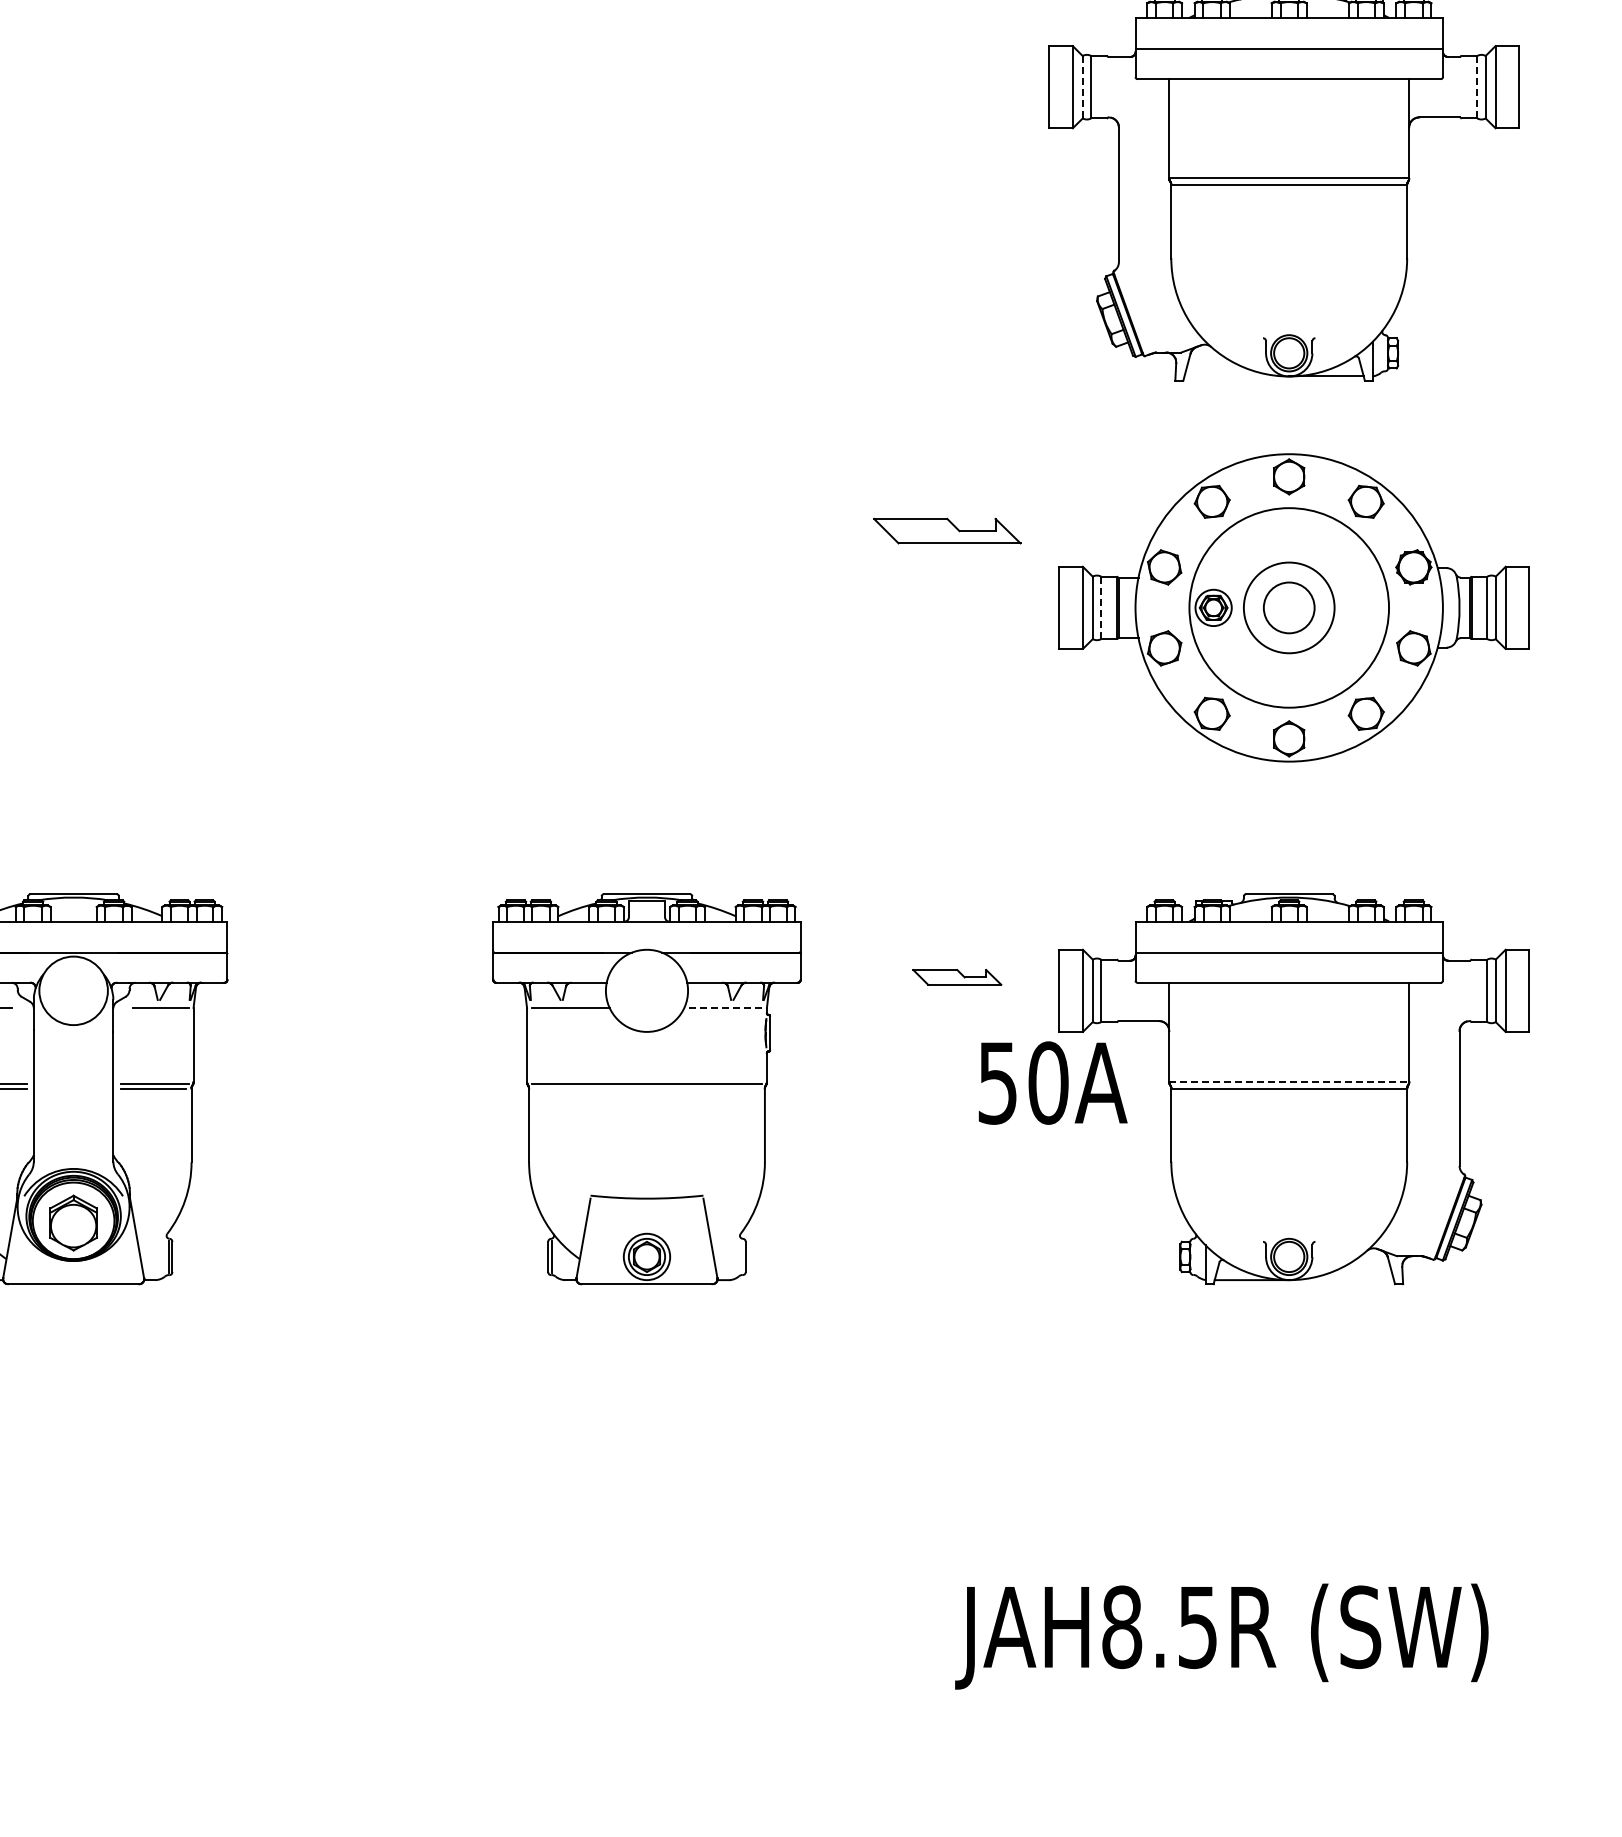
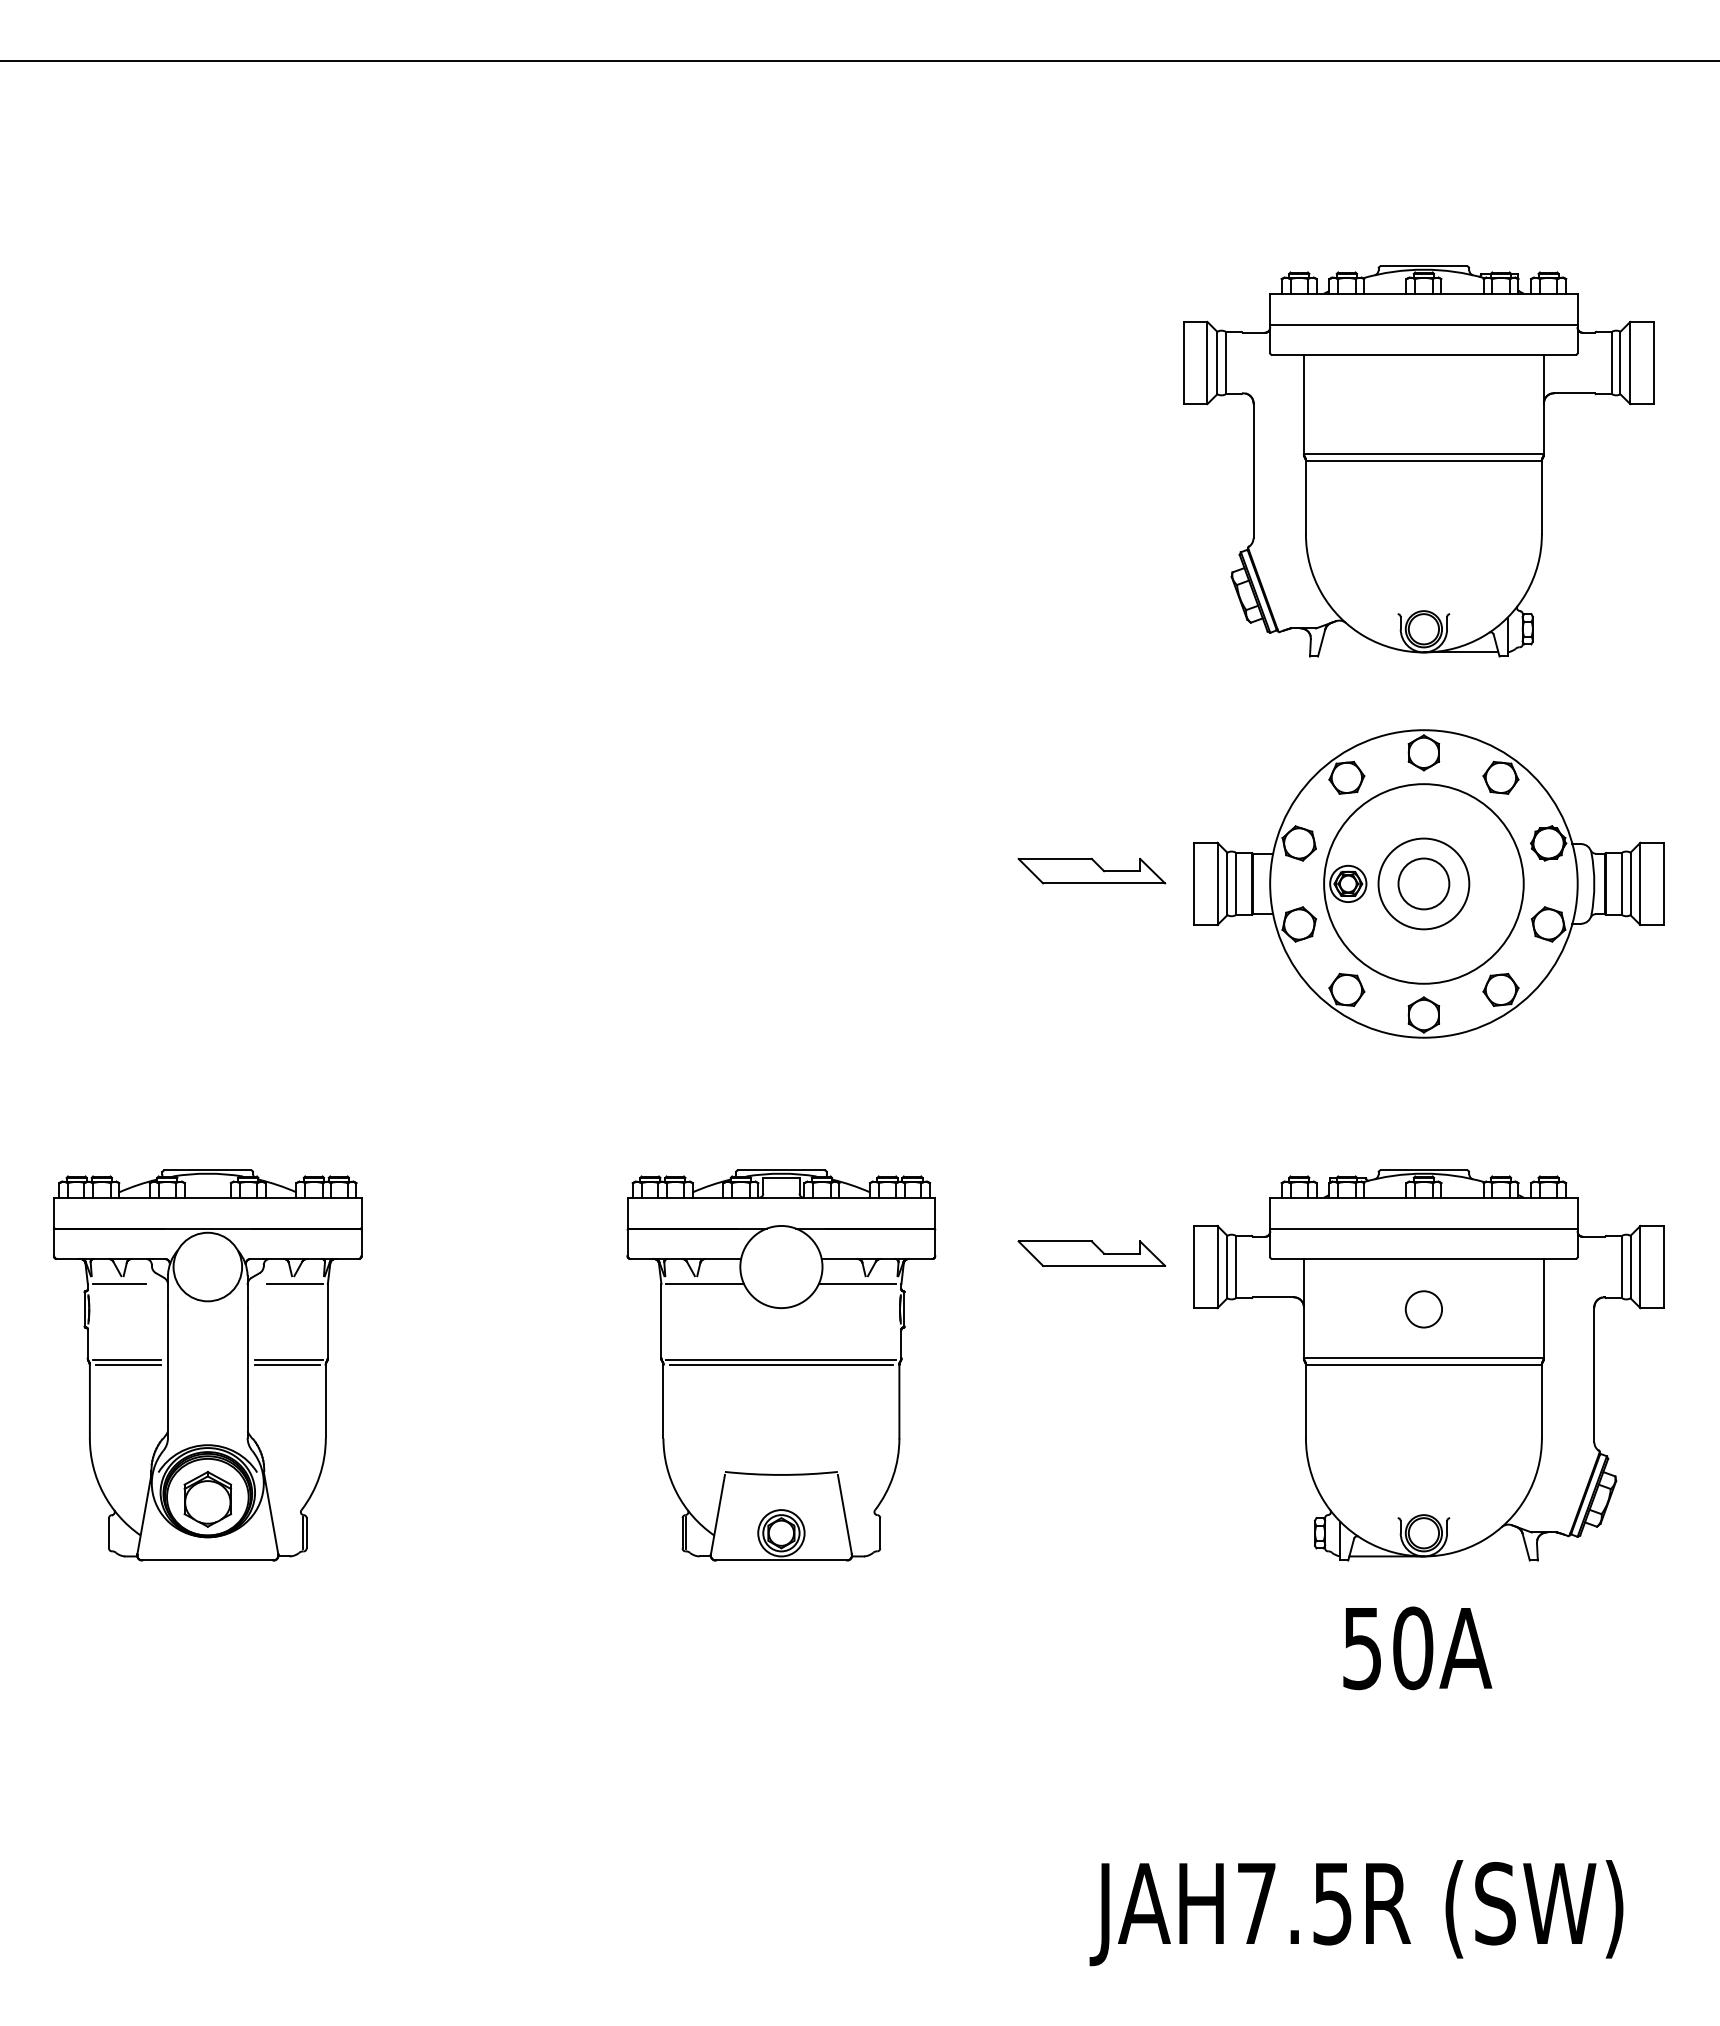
line: (1082, 87) -> (1217, 363), dashed -> solid
line: (1477, 87) -> (1612, 363), dashed -> solid
part: (946, 530) -> (1091, 870), moved
line: (1100, 608) -> (1235, 884), dashed -> solid
part: (956, 977) -> (1091, 1253), size x1.67
line: (723, 1008) -> (857, 1284), dashed -> solid
circle: (1288, 1033) -> (1423, 1309), added
line: (1288, 1082) -> (1423, 1358), dashed -> solid
text: (1052, 1083) -> (1417, 1648), moved
line: (647, 1089) -> (781, 1365), added
text: (1121, 1627) -> (1256, 1903), JAH8.5R -> JAH7.5R

